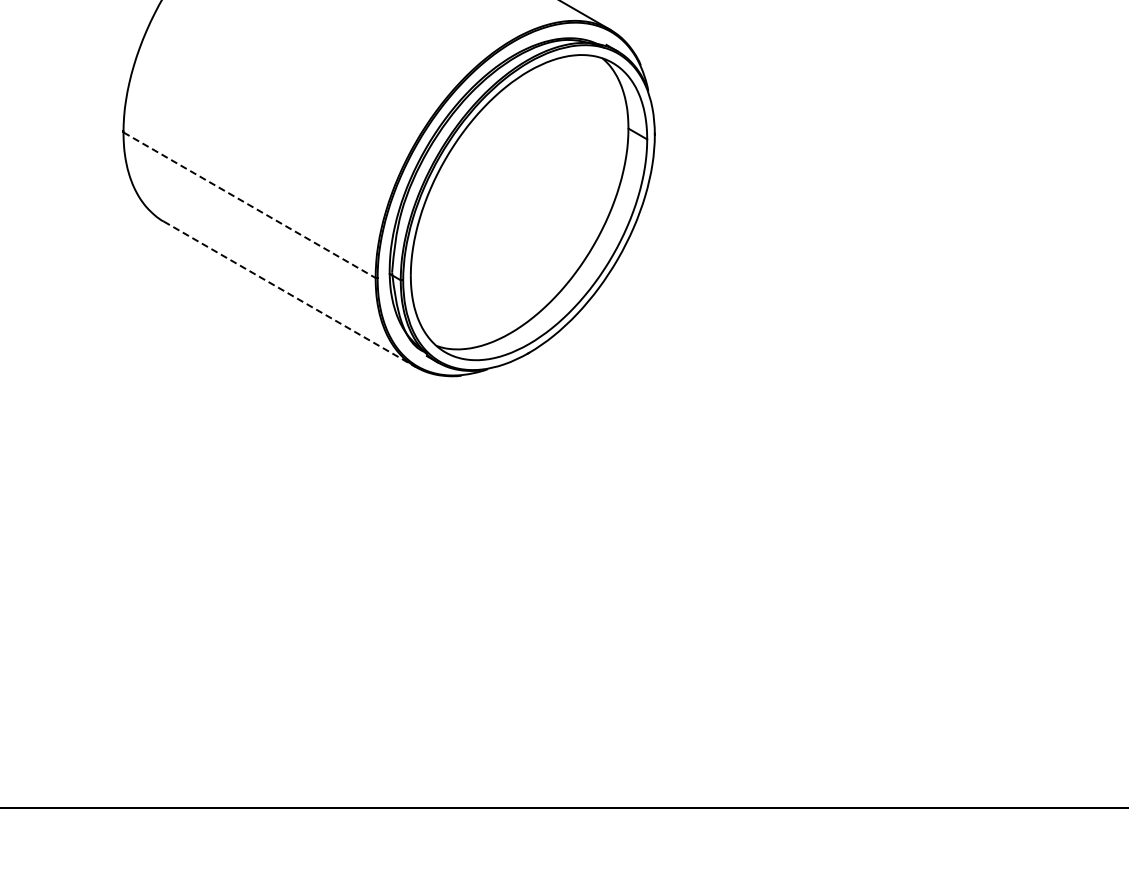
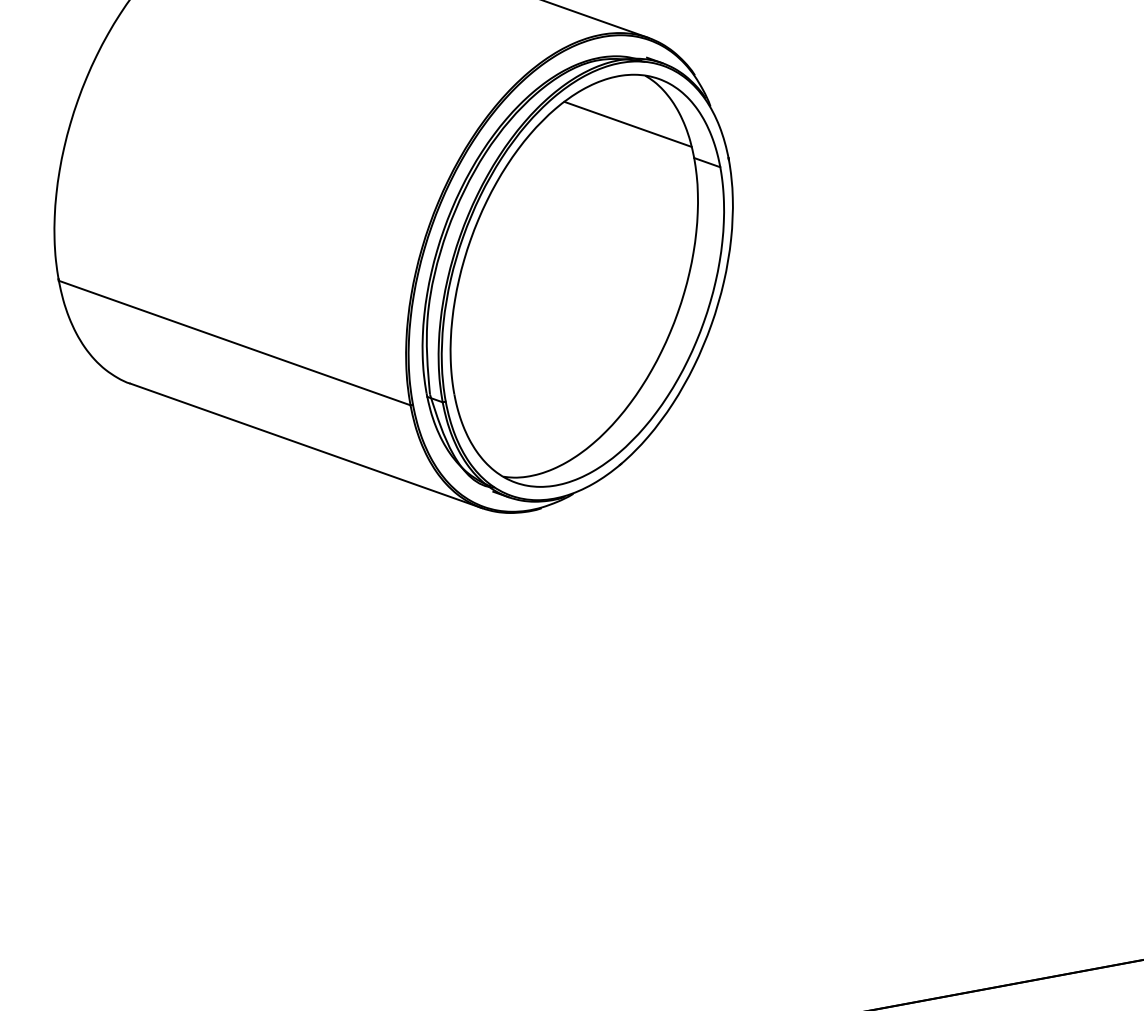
line: (582, 93) -> (628, 124), added
line: (249, 205) -> (234, 343), dashed -> solid
line: (289, 294) -> (305, 446), dashed -> solid

